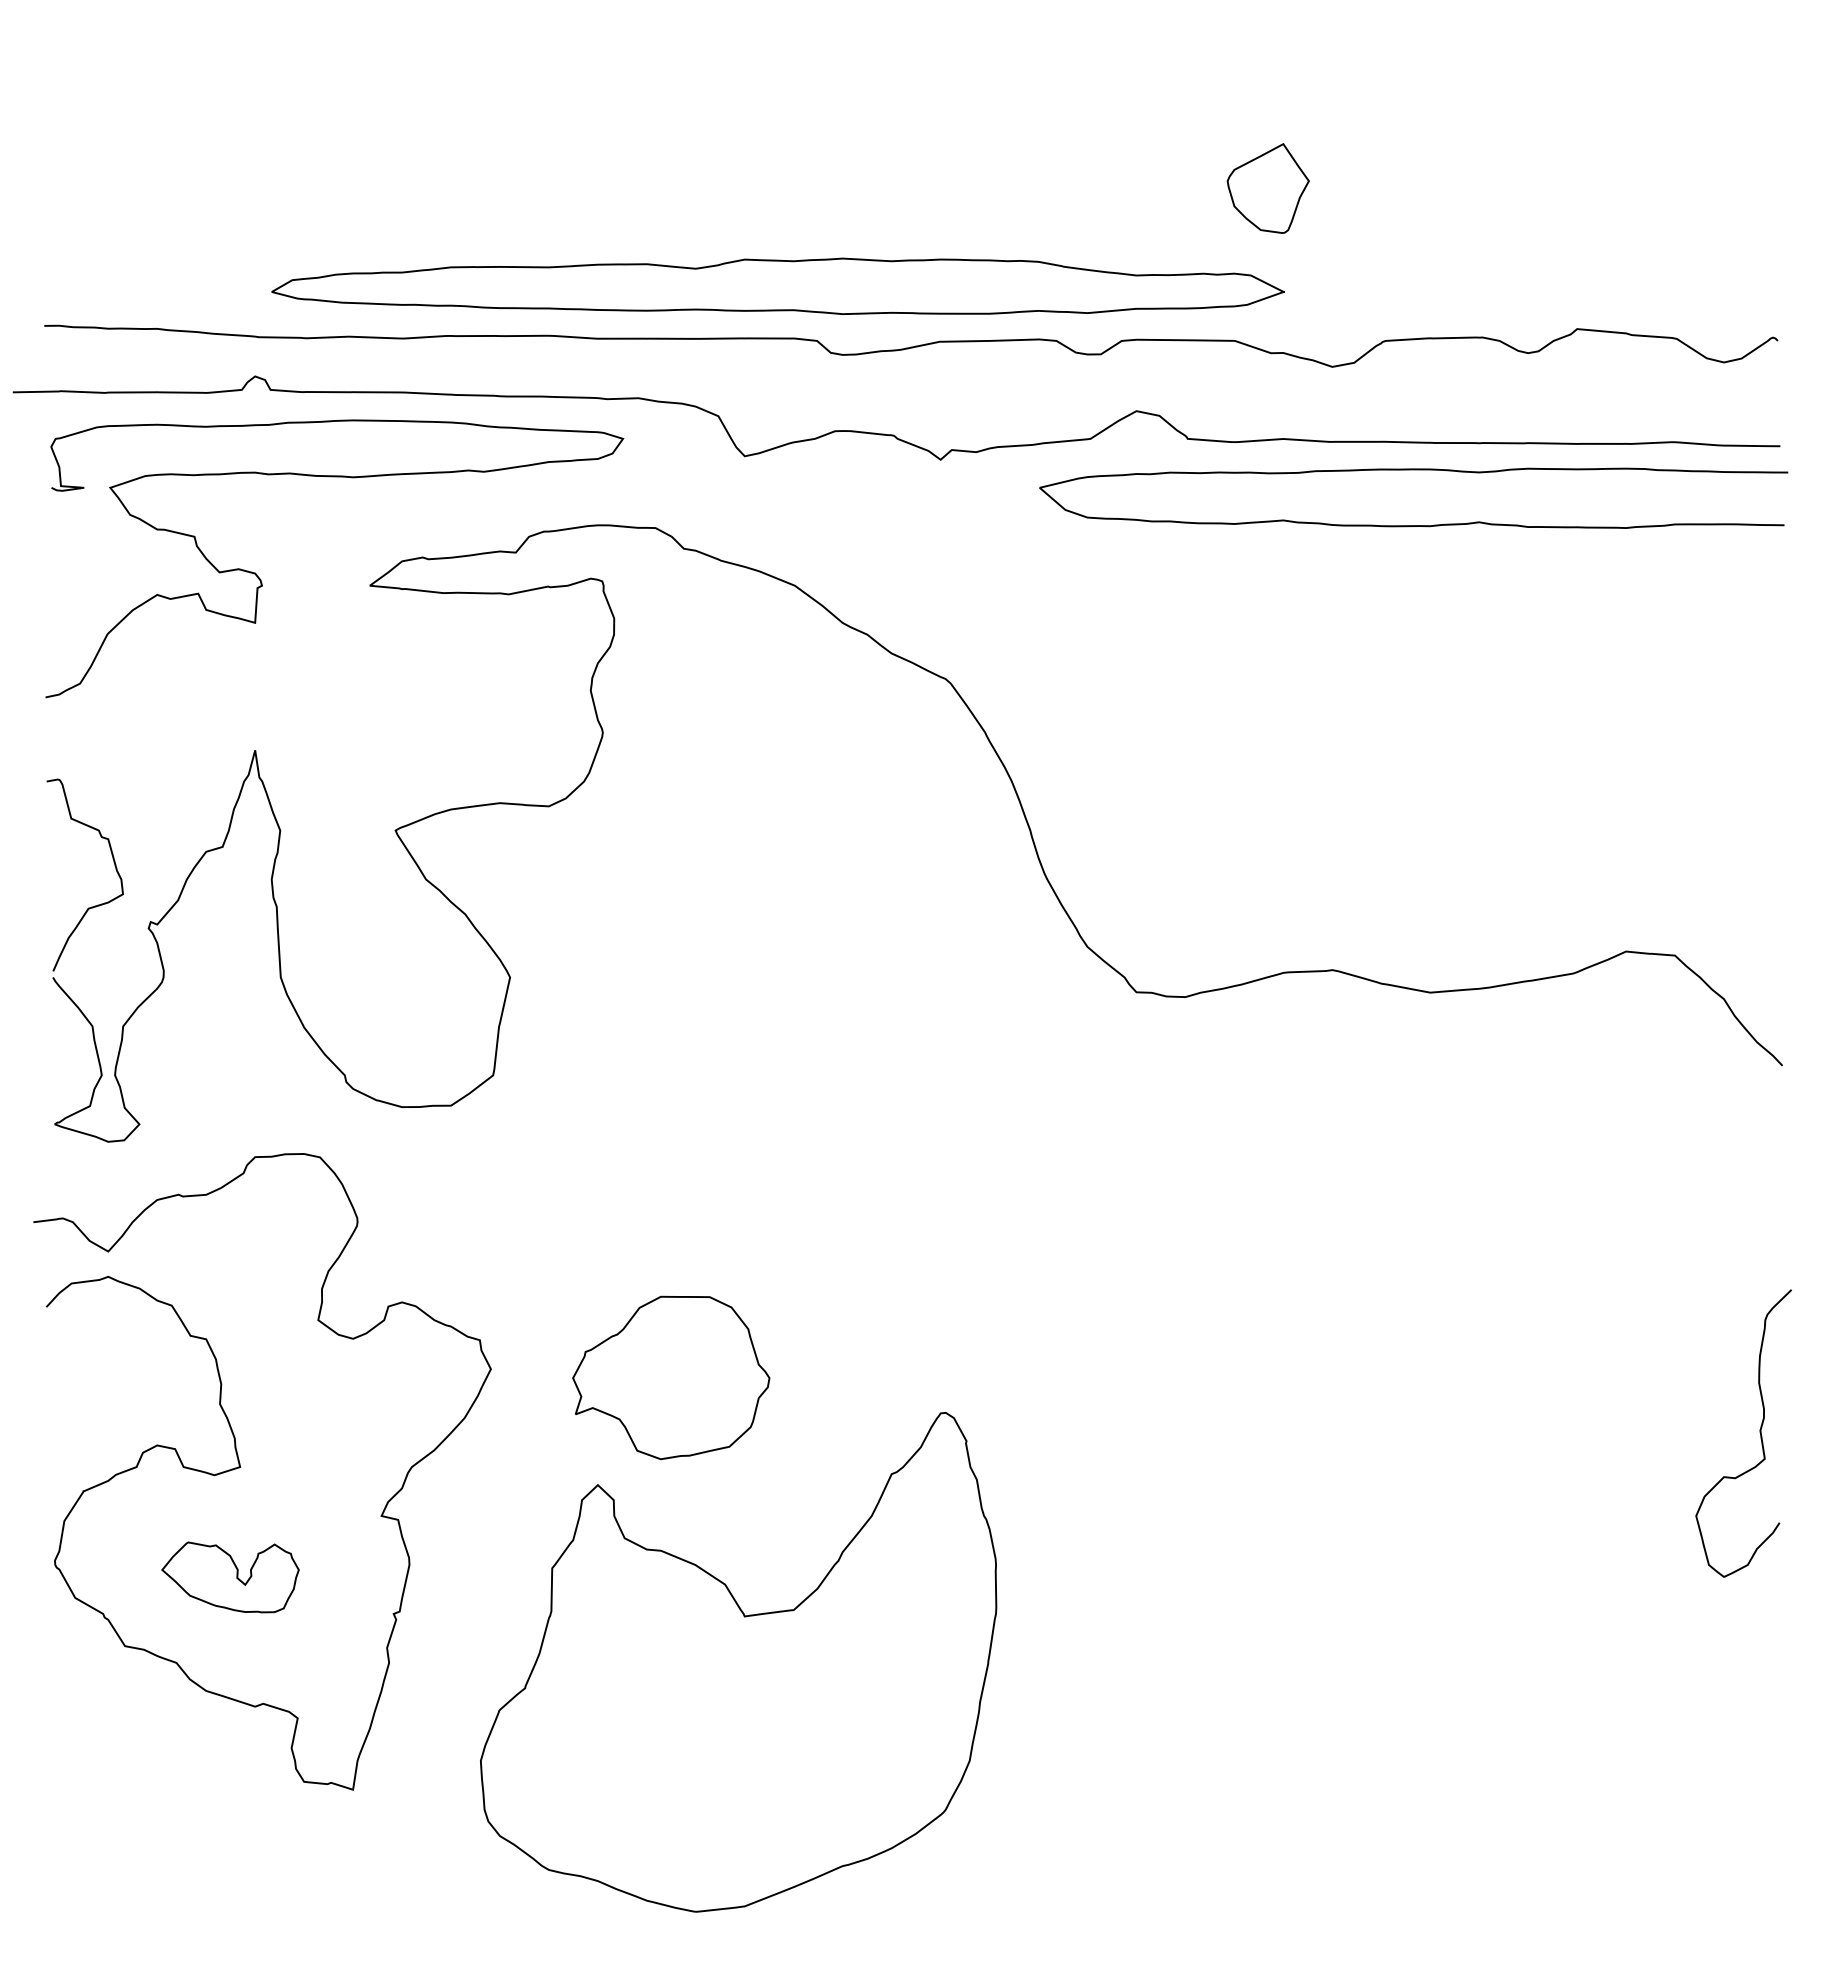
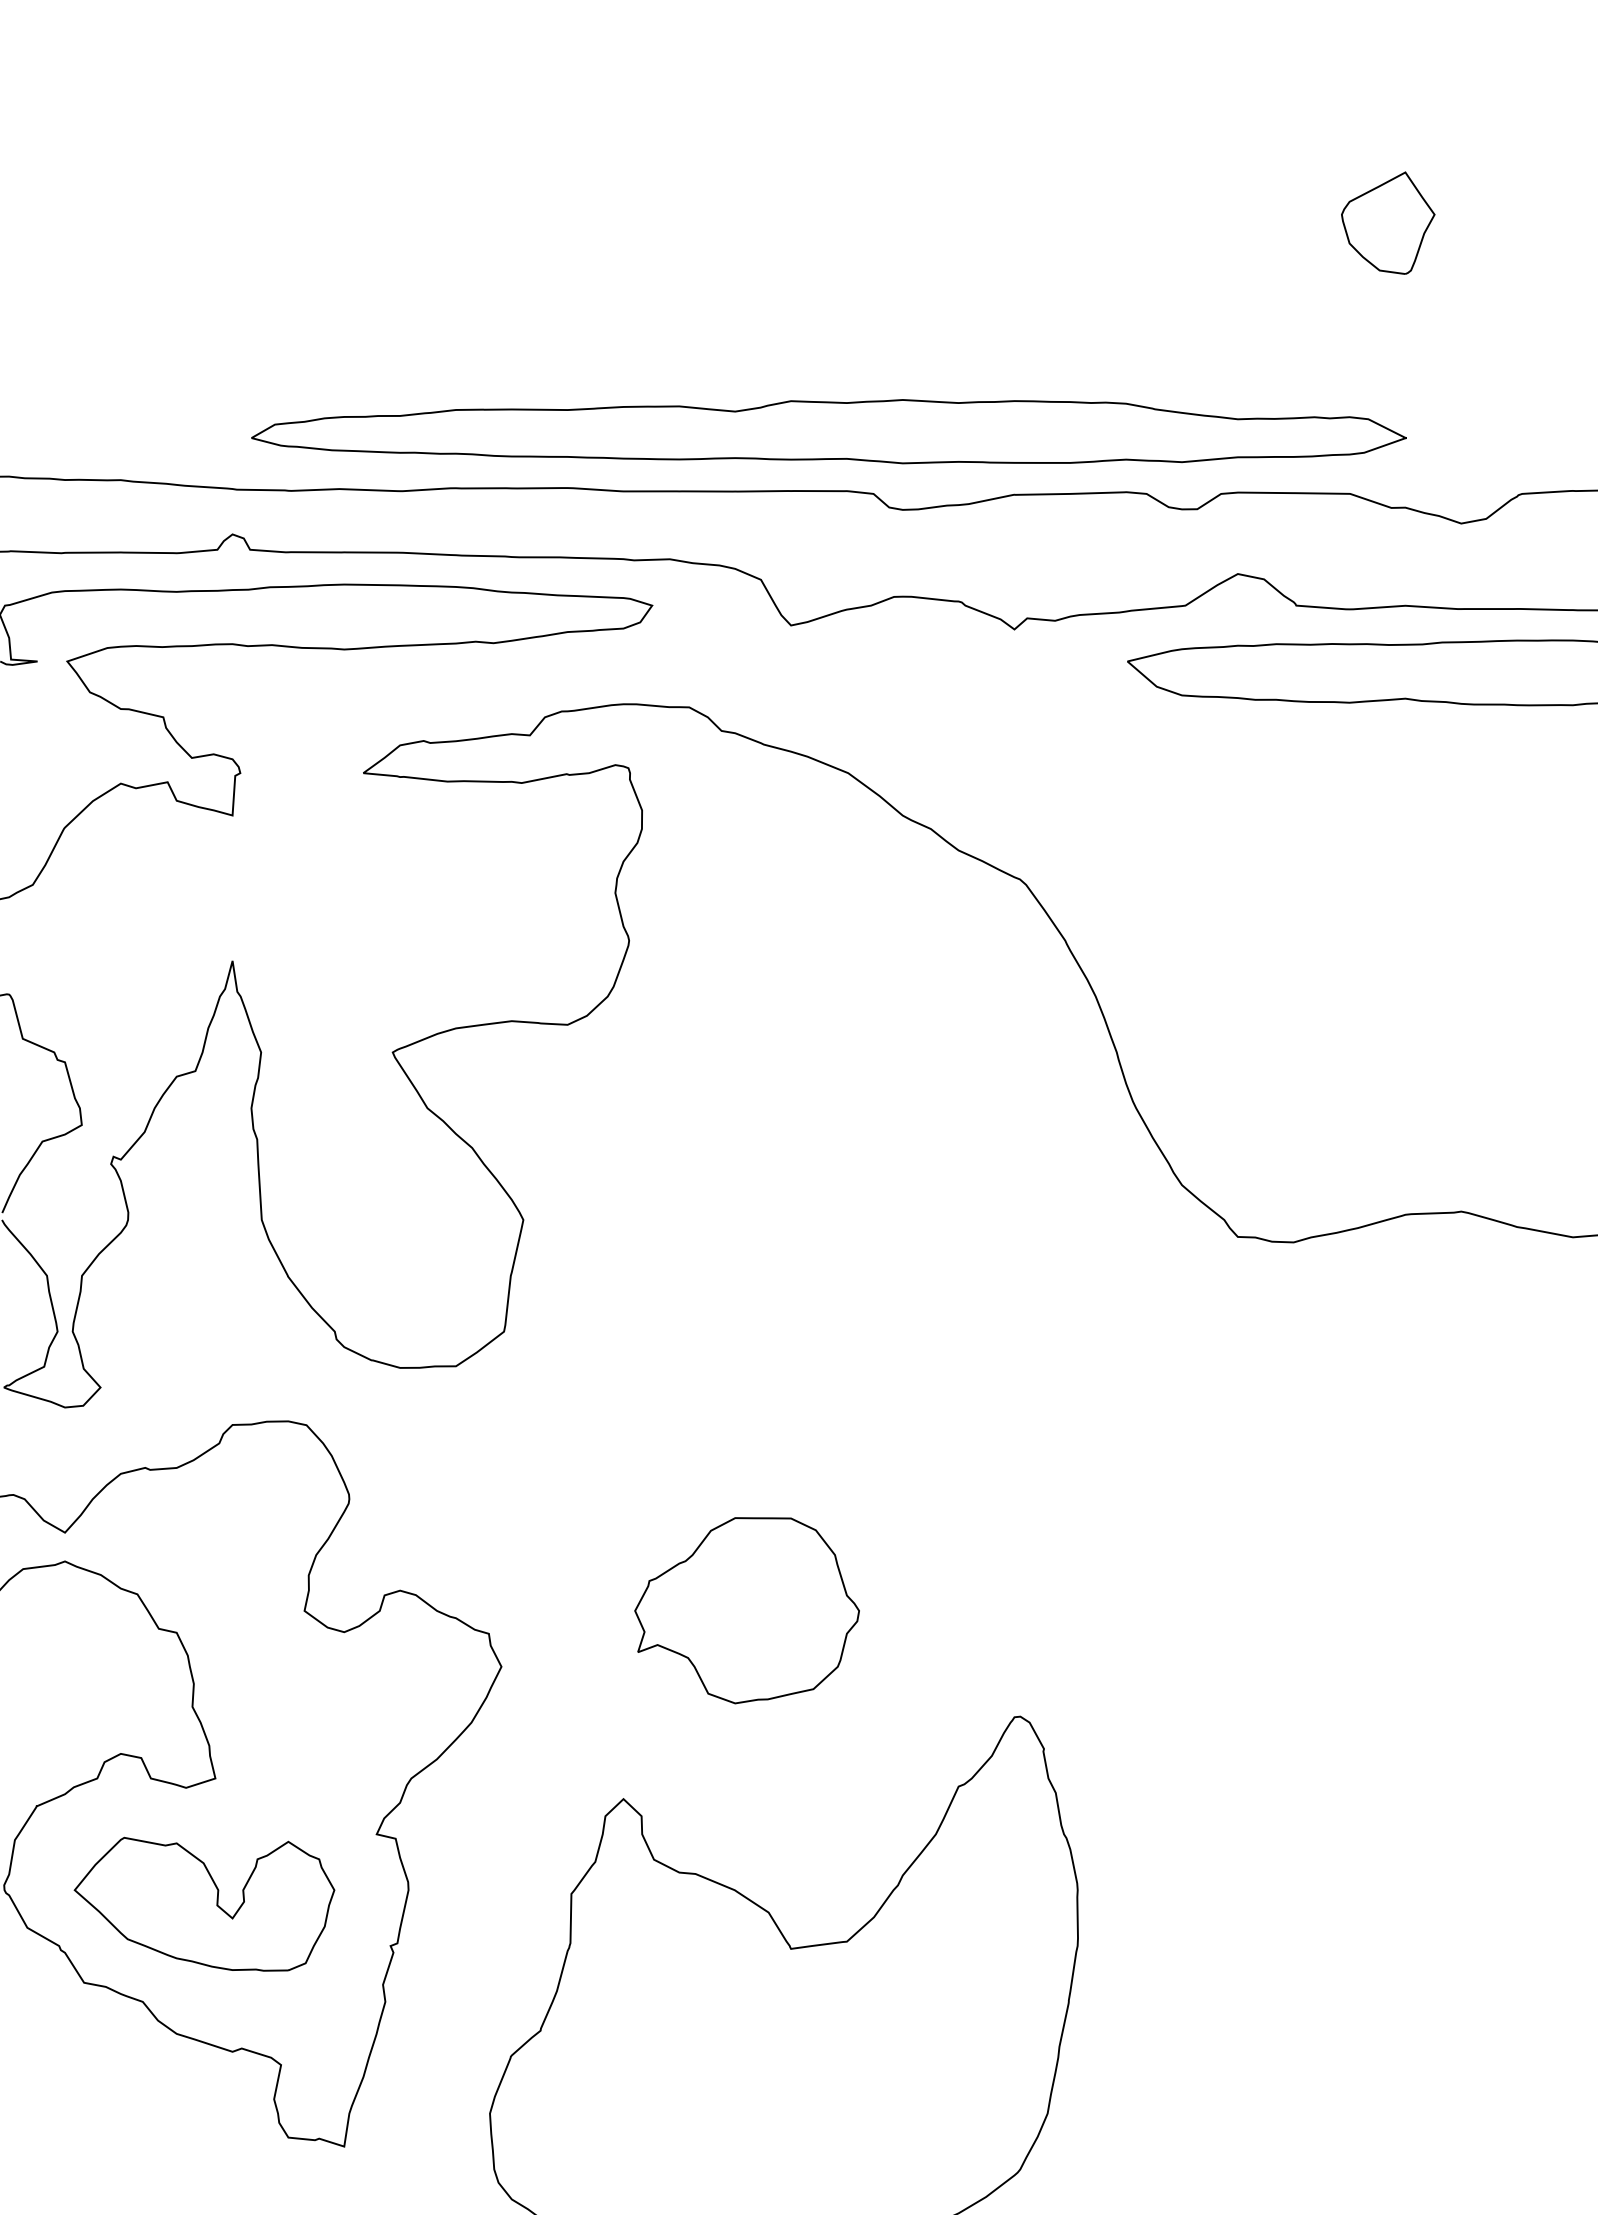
part: (1267, 188) -> (1387, 223), moved
part: (671, 1377) -> (747, 1610), moved
part: (230, 1577) -> (204, 1904), size x1.67

